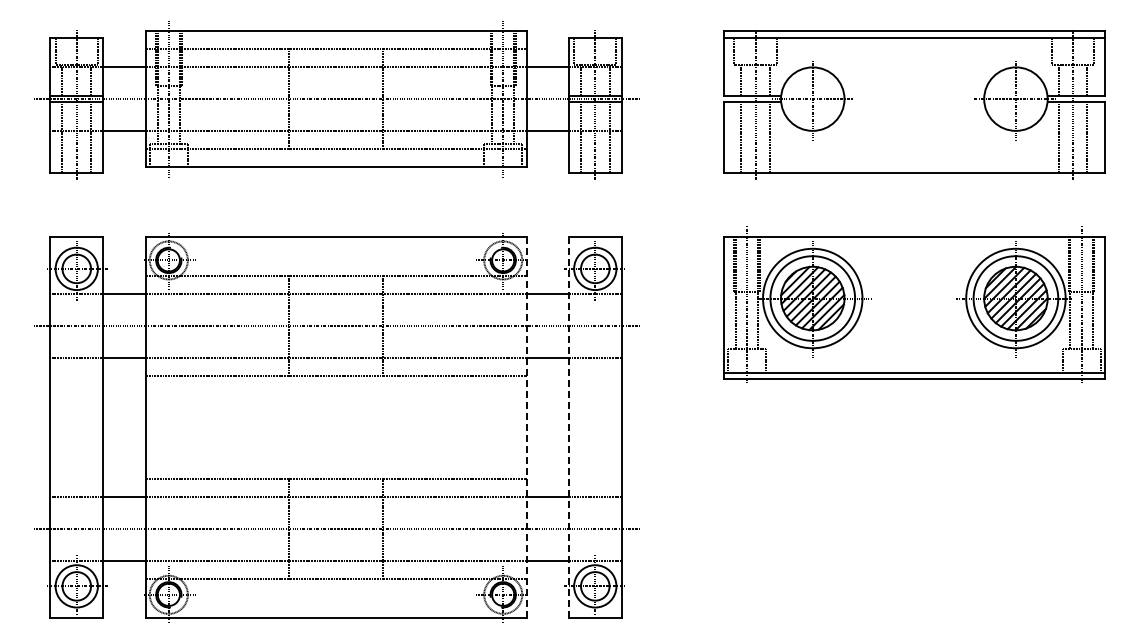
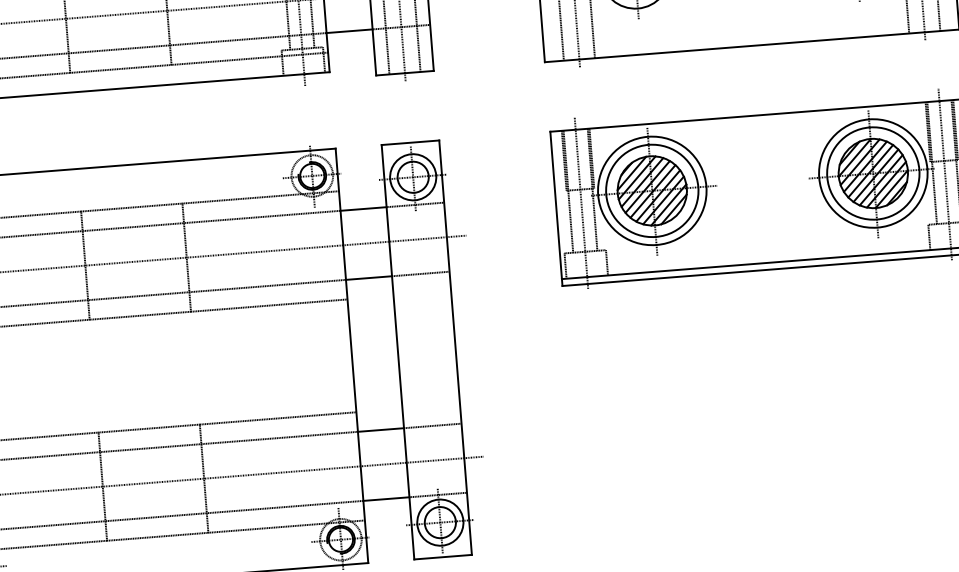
line: (526, 428) -> (352, 356), dashed -> solid
line: (568, 428) -> (397, 353), dashed -> solid

